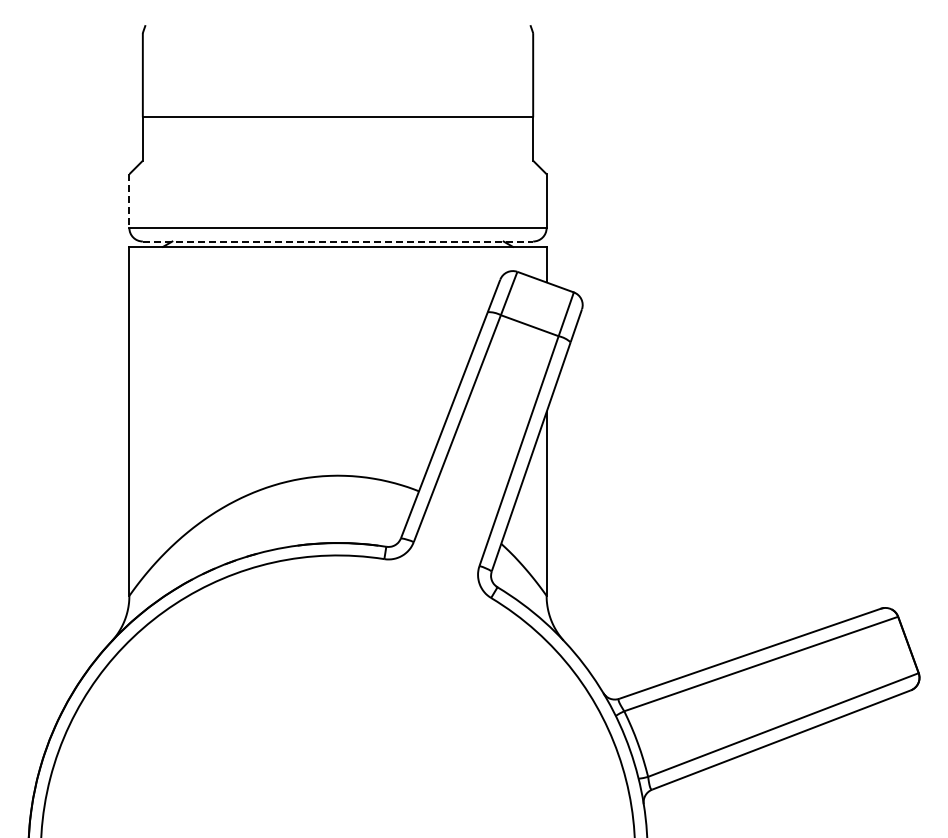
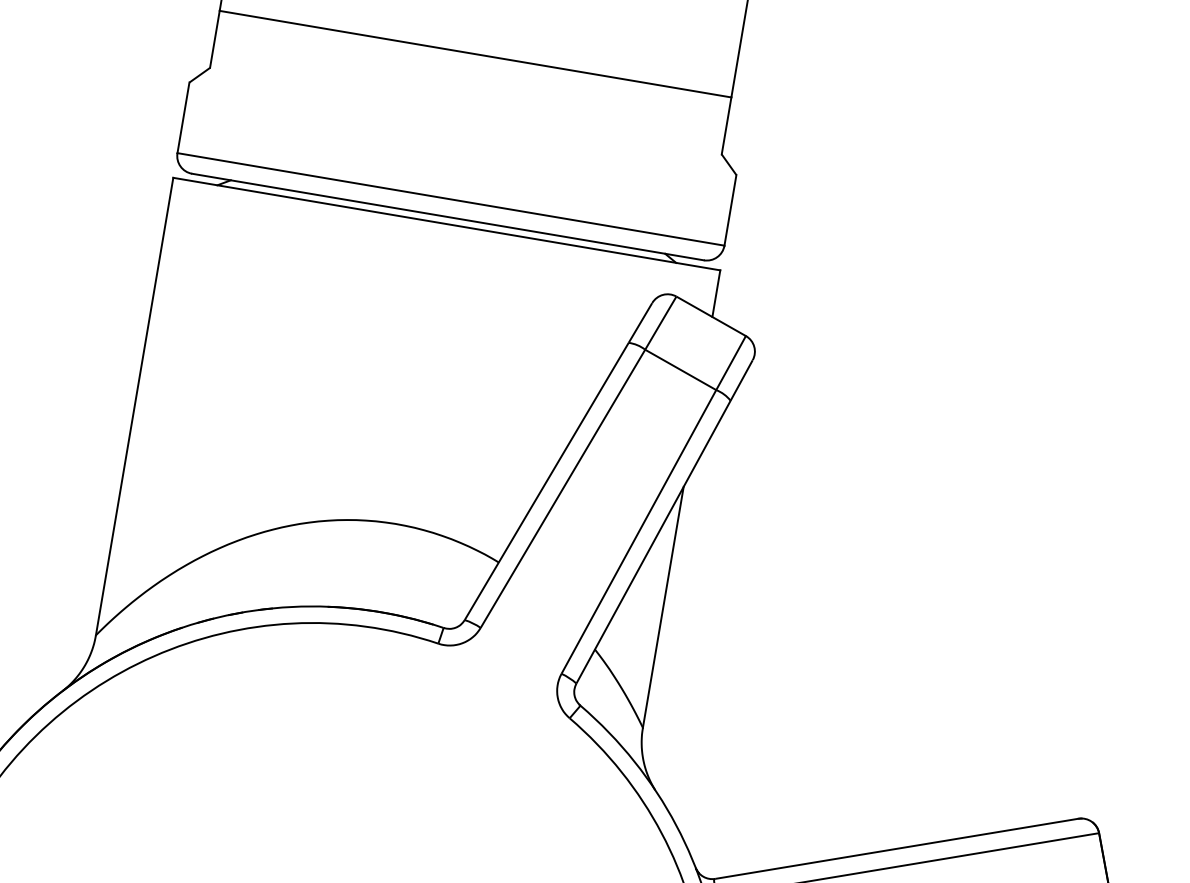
line: (129, 201) -> (183, 118), dashed -> solid
line: (338, 241) -> (448, 217), dashed -> solid

